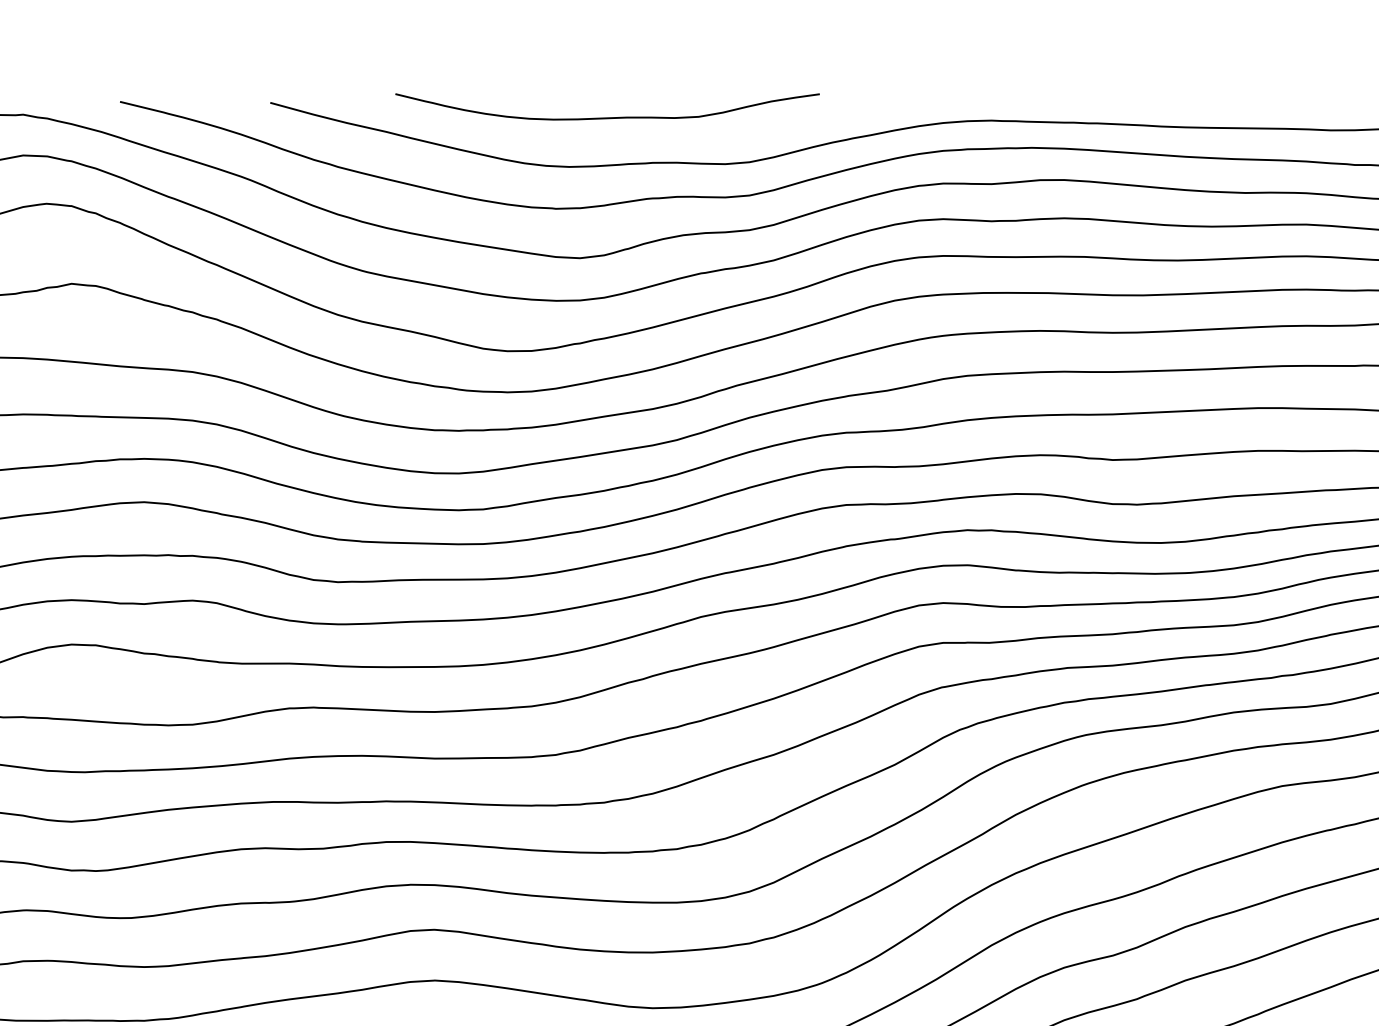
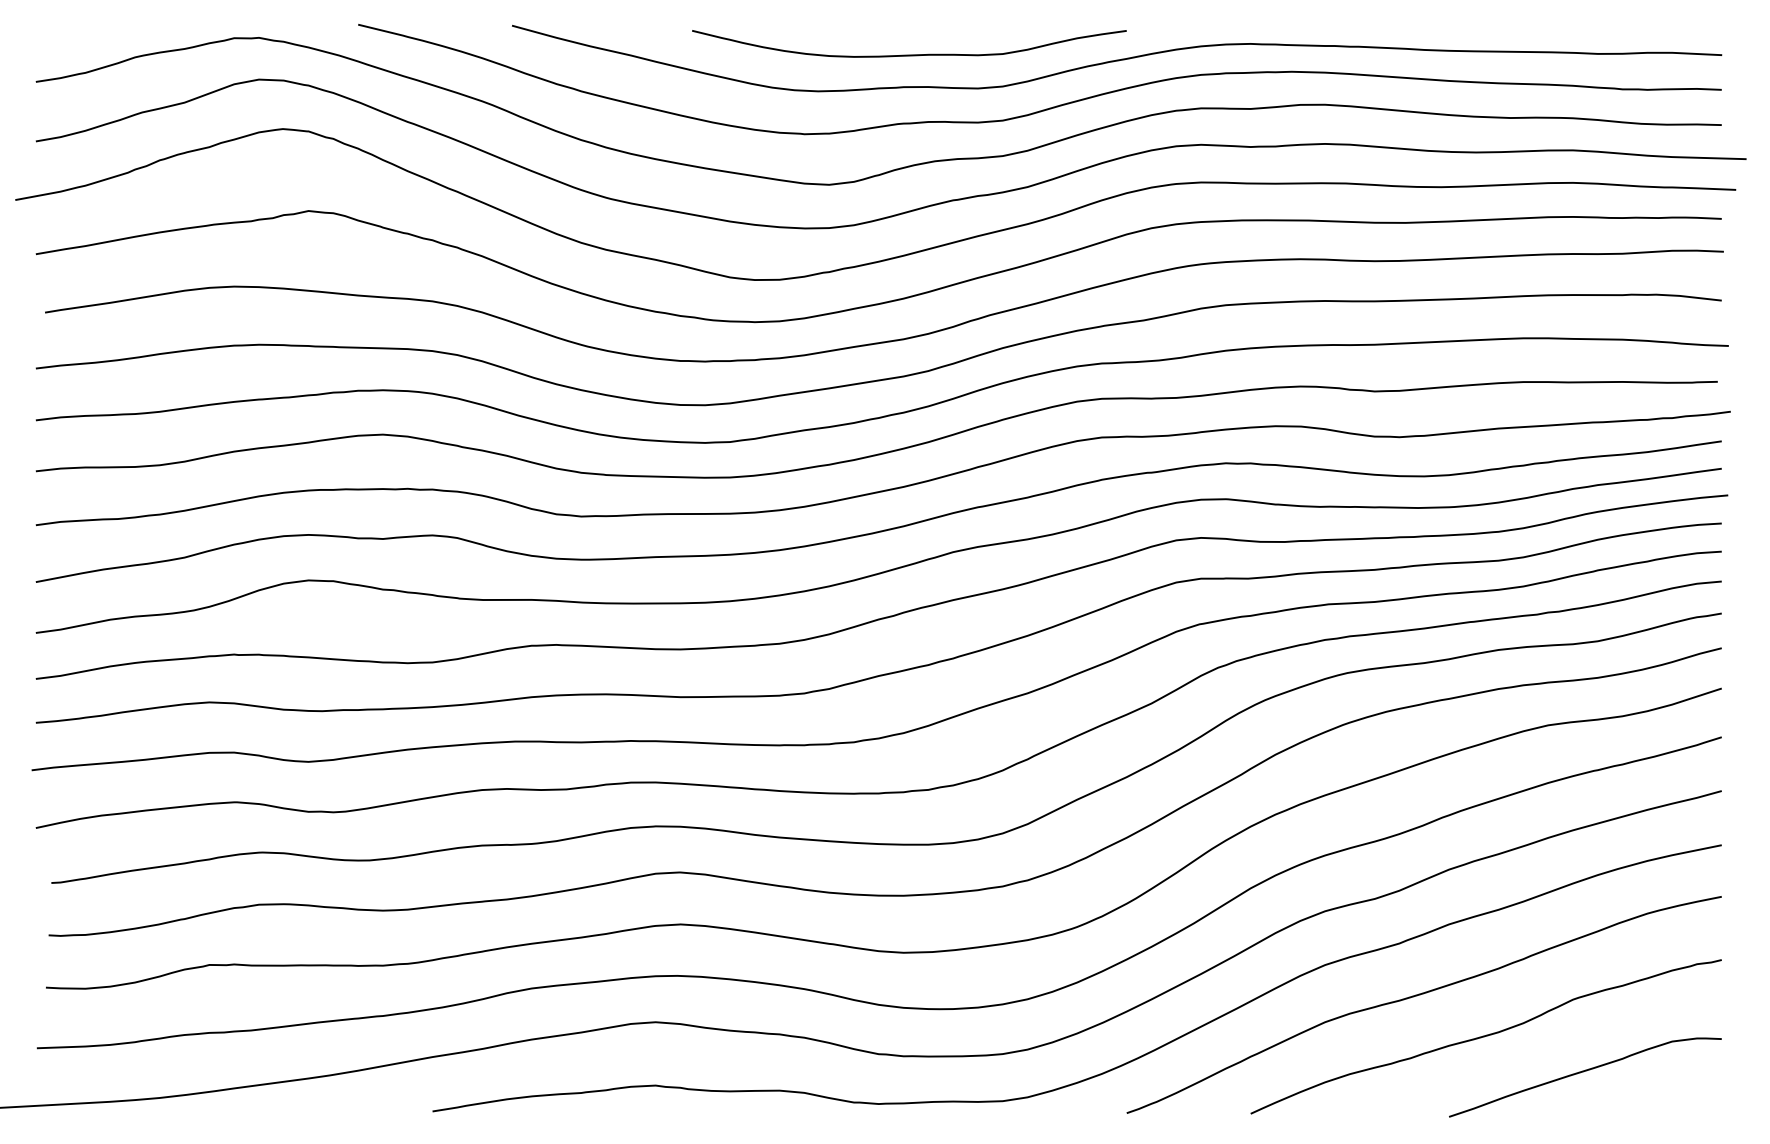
curve: (607, 117) -> (909, 54), moved

